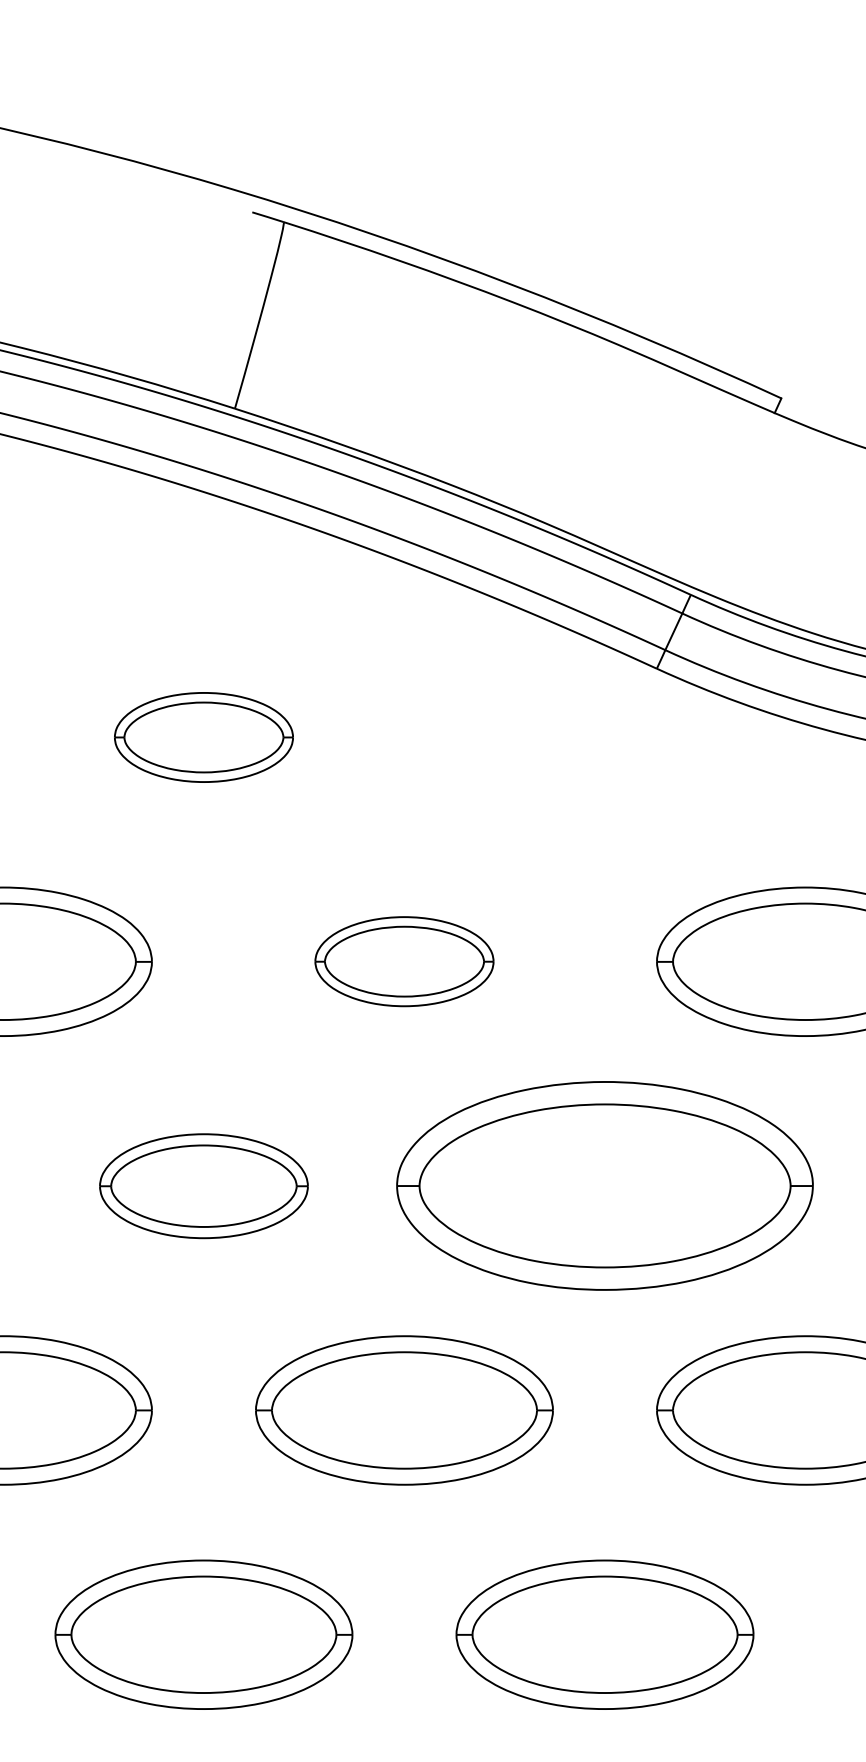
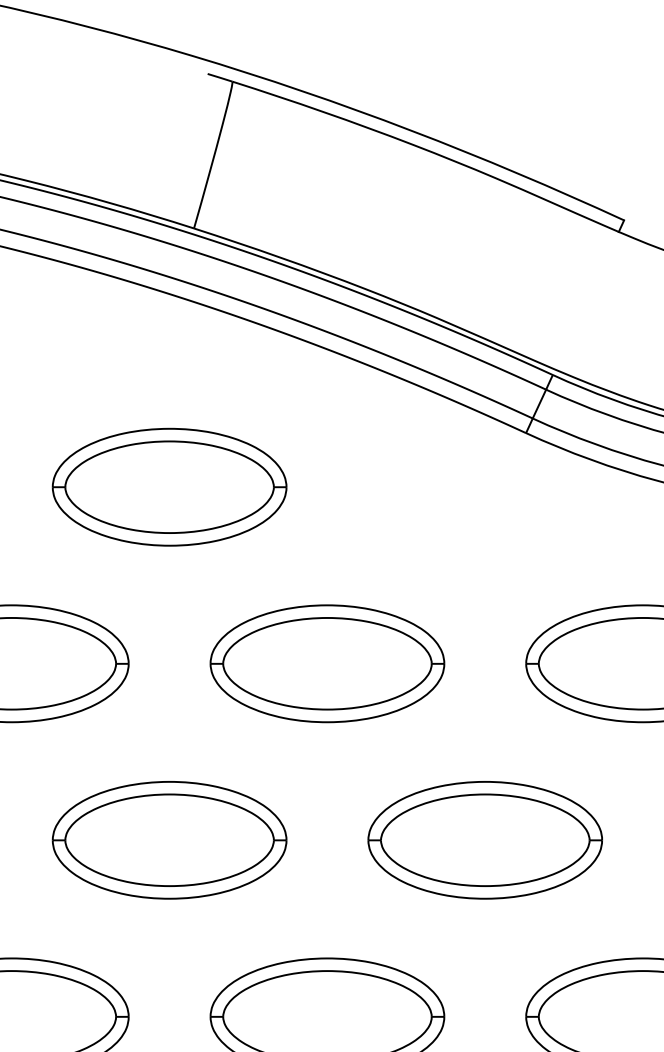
part: (203, 737) -> (169, 487), size x1.67
part: (404, 961) -> (327, 663), size x1.67
part: (203, 1186) -> (169, 840), size x1.43
part: (604, 1186) -> (484, 840), size x0.71

